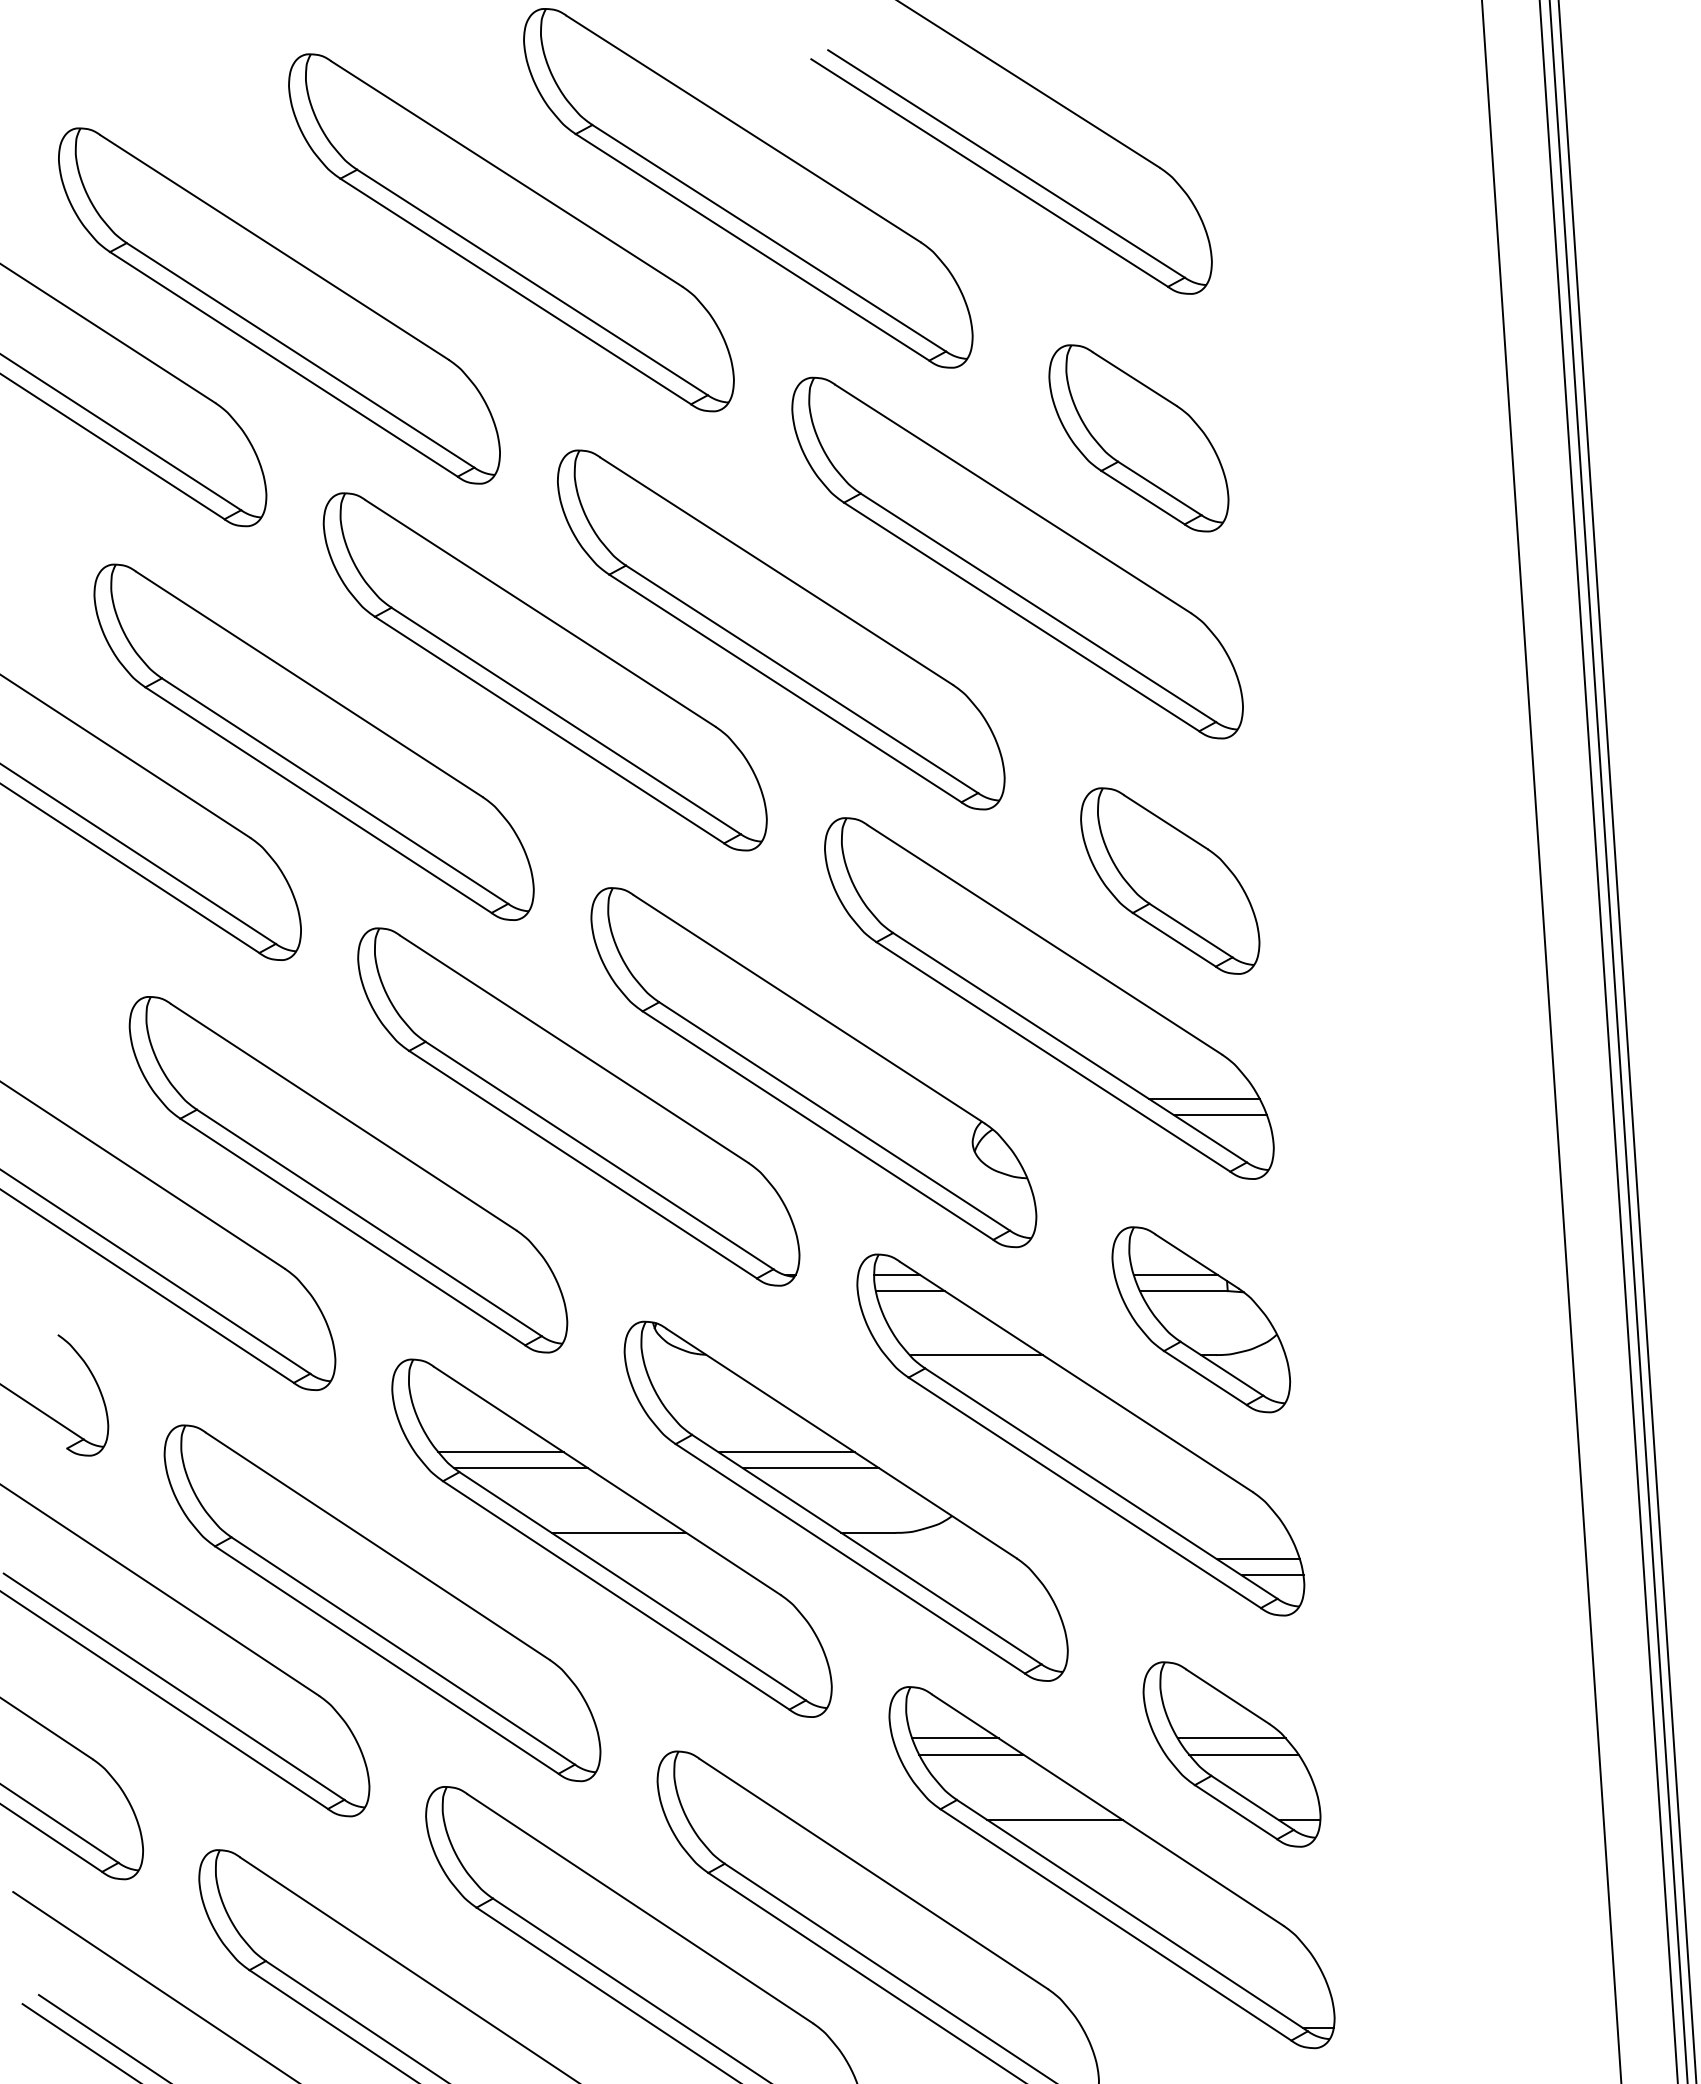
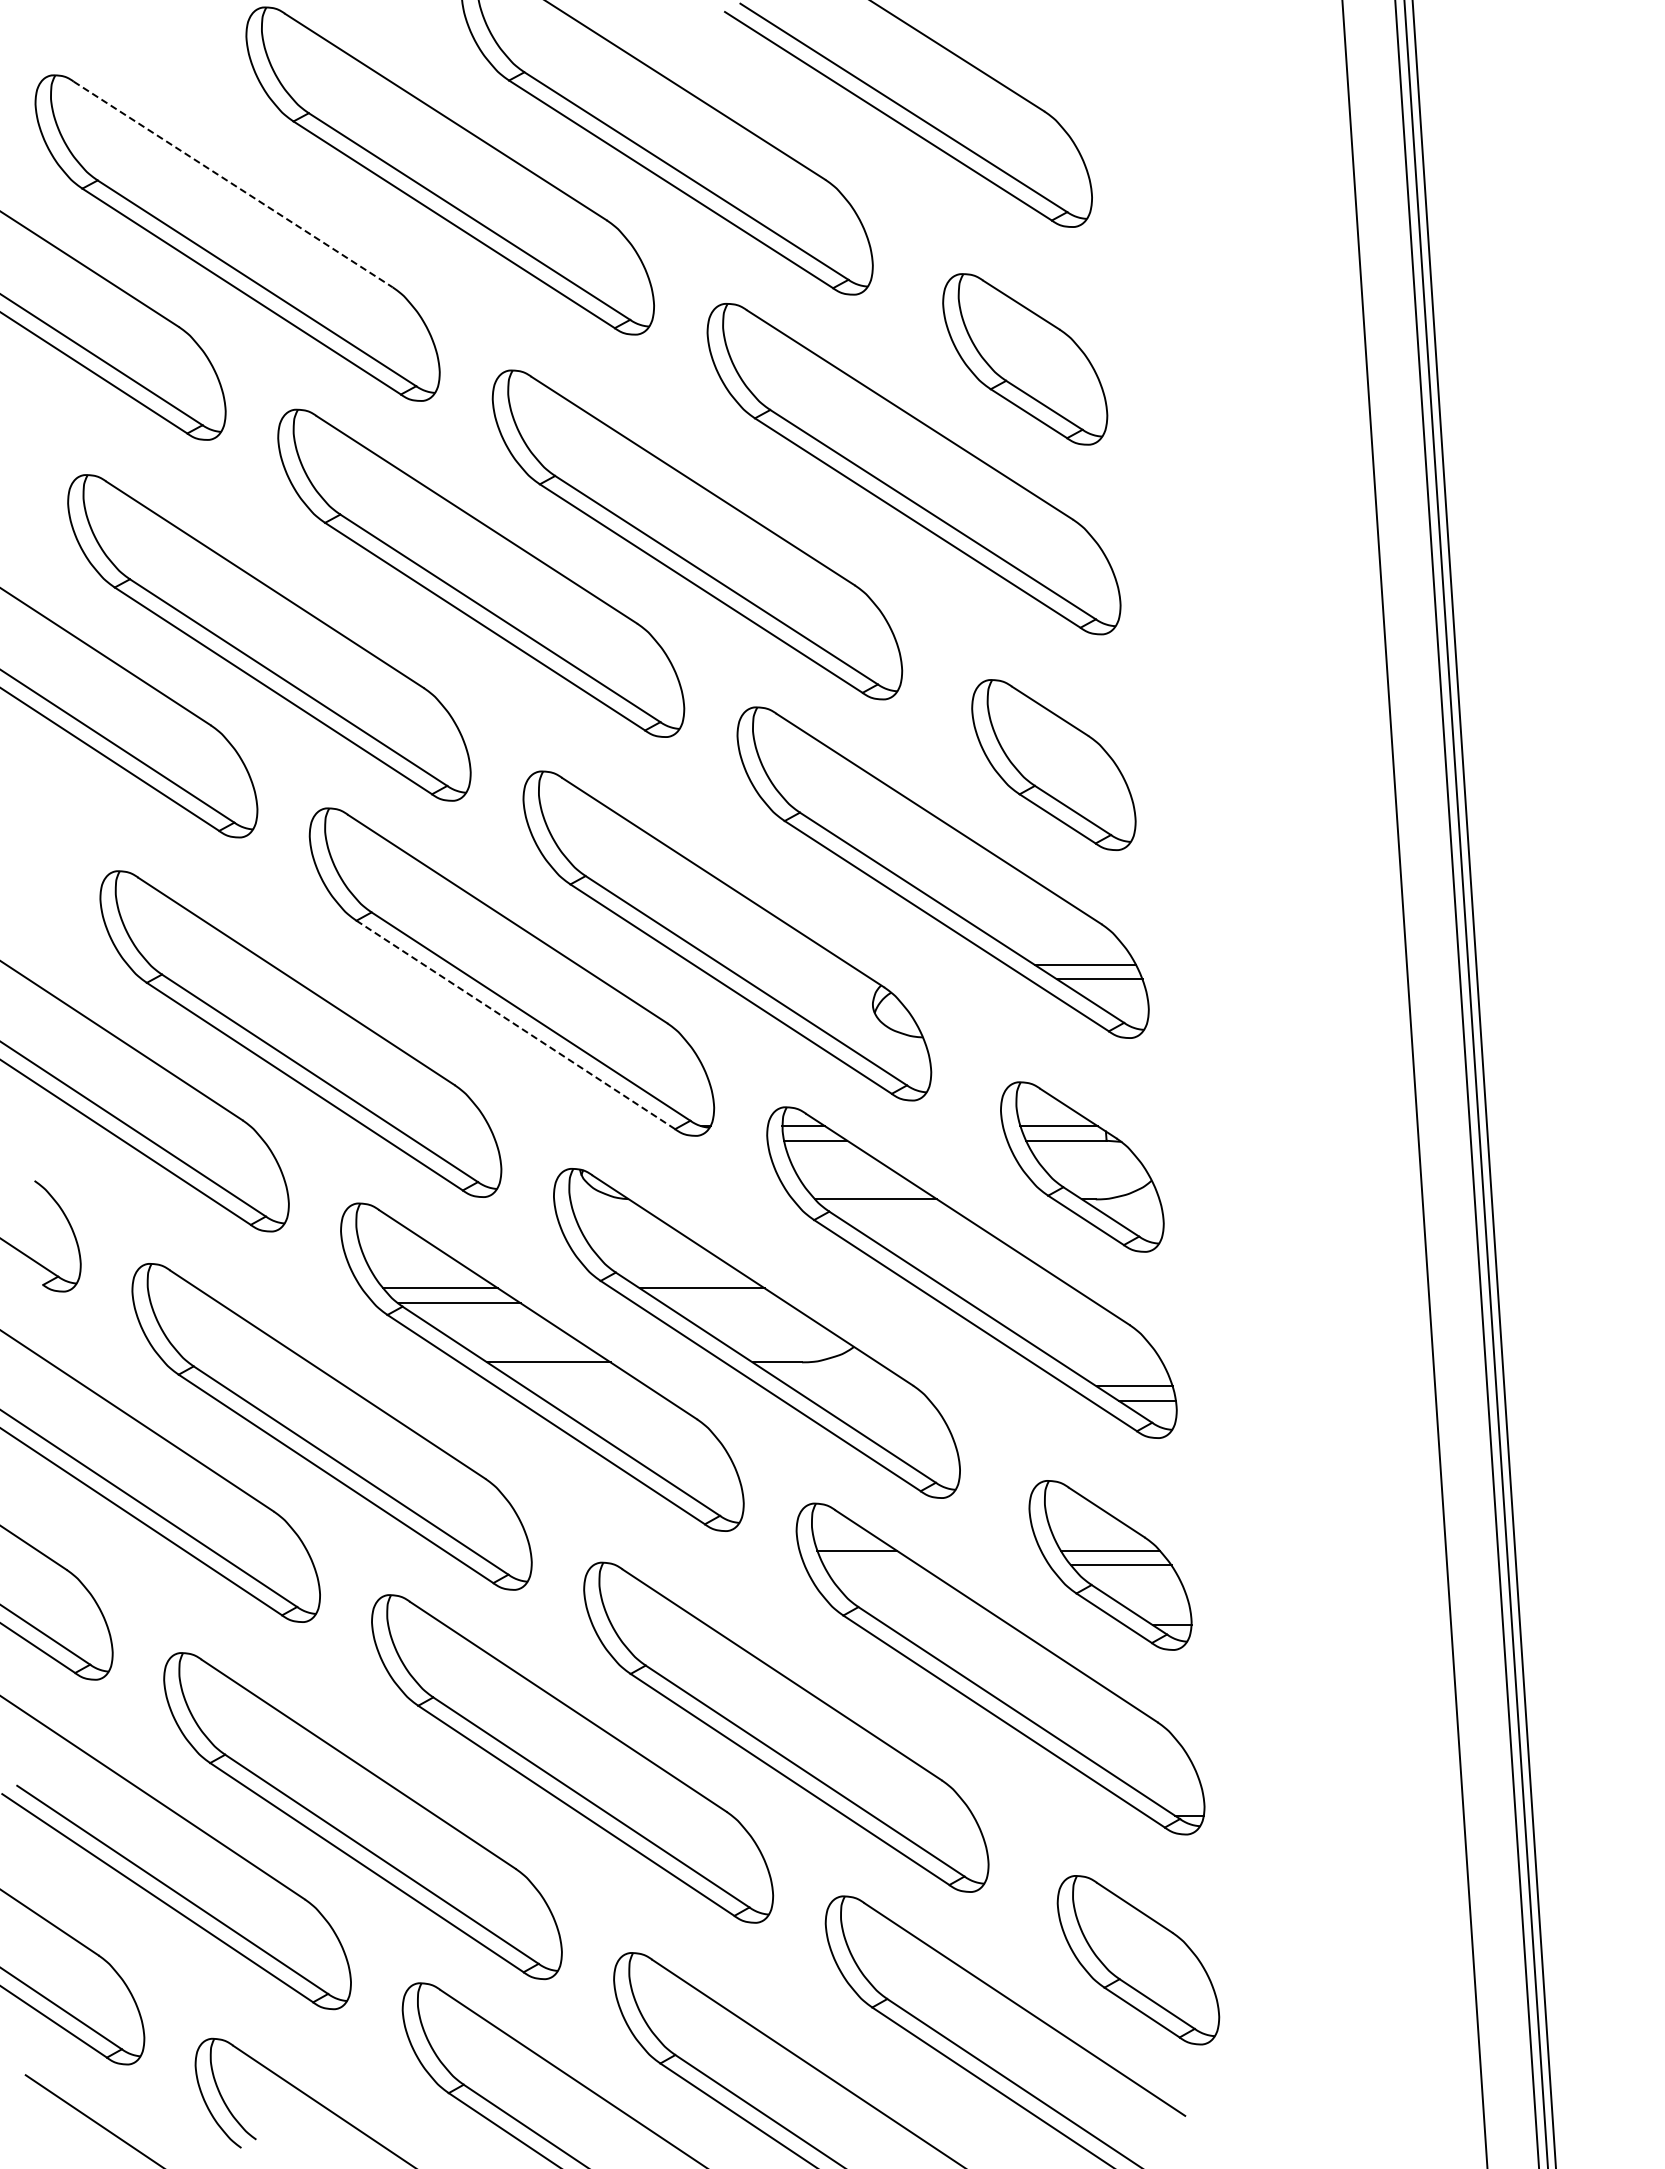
line: (274, 247) -> (233, 184), solid -> dashed
line: (582, 1164) -> (515, 1024), solid -> dashed
line: (810, 1468) -> (724, 1303), removed
line: (971, 1754) -> (871, 1565), removed
line: (1055, 1820) -> (948, 1625), removed

